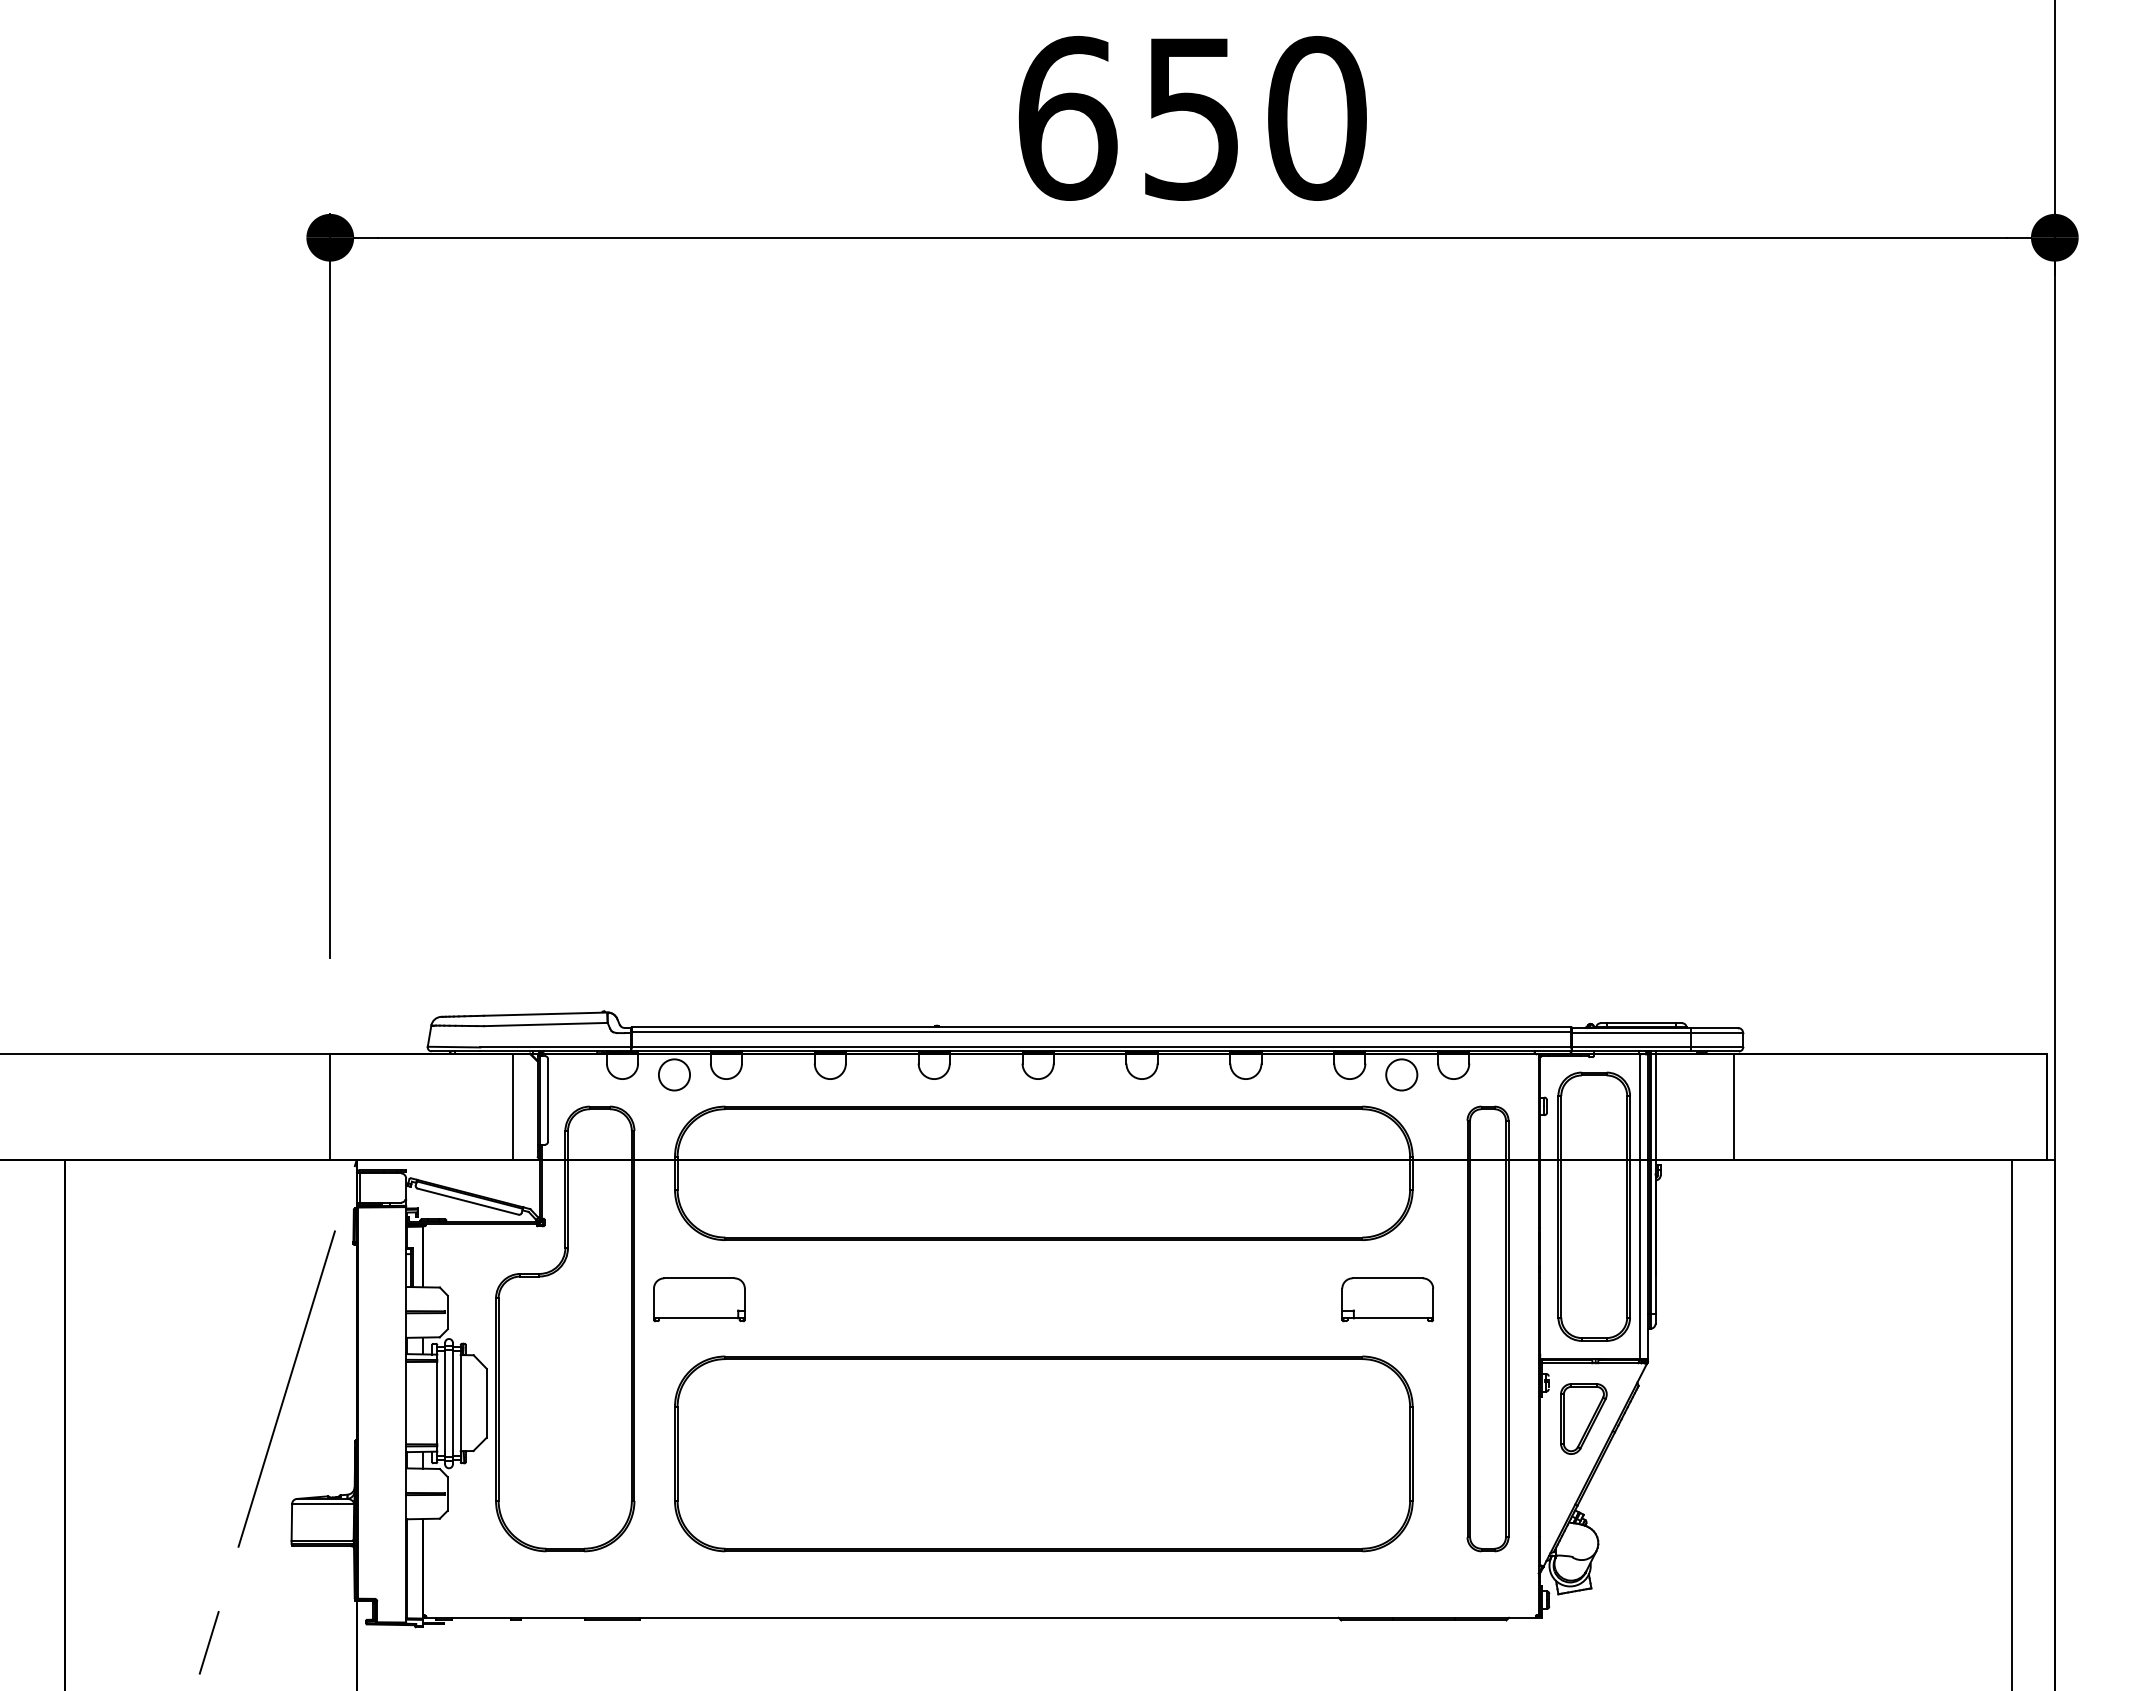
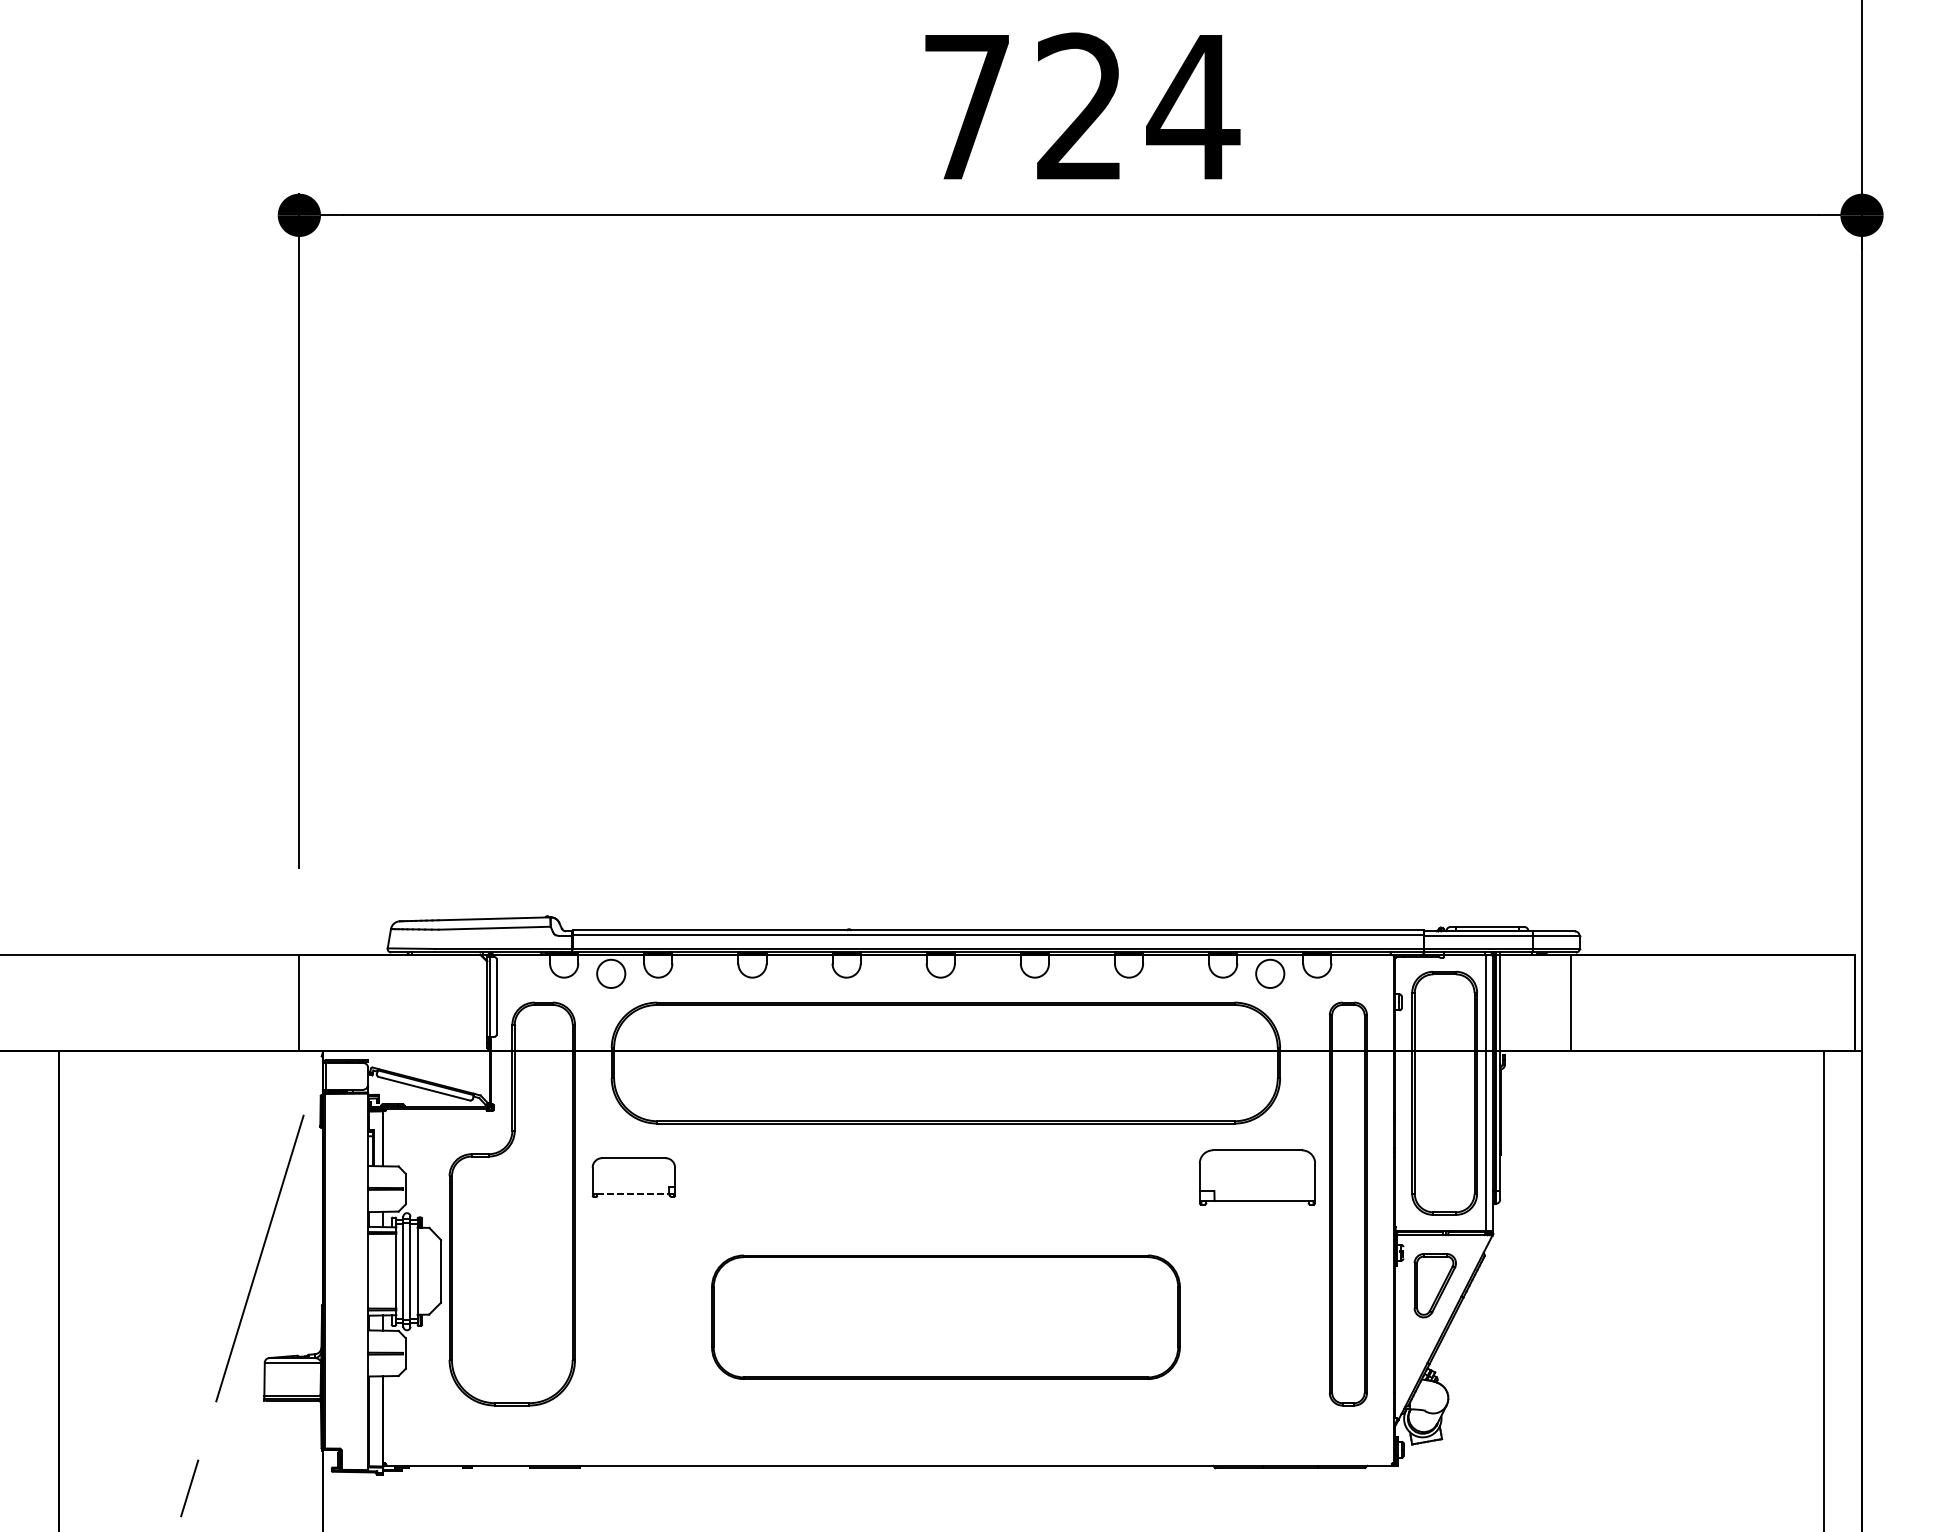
text: (1193, 118) -> (1081, 107), 650 -> 724
line: (513, 1106) -> (465, 1002), removed
part: (1387, 1299) -> (1257, 1177), size x1.4
line: (699, 1318) -> (633, 1194), solid -> dashed
part: (1043, 1453) -> (945, 1316), size x0.7

